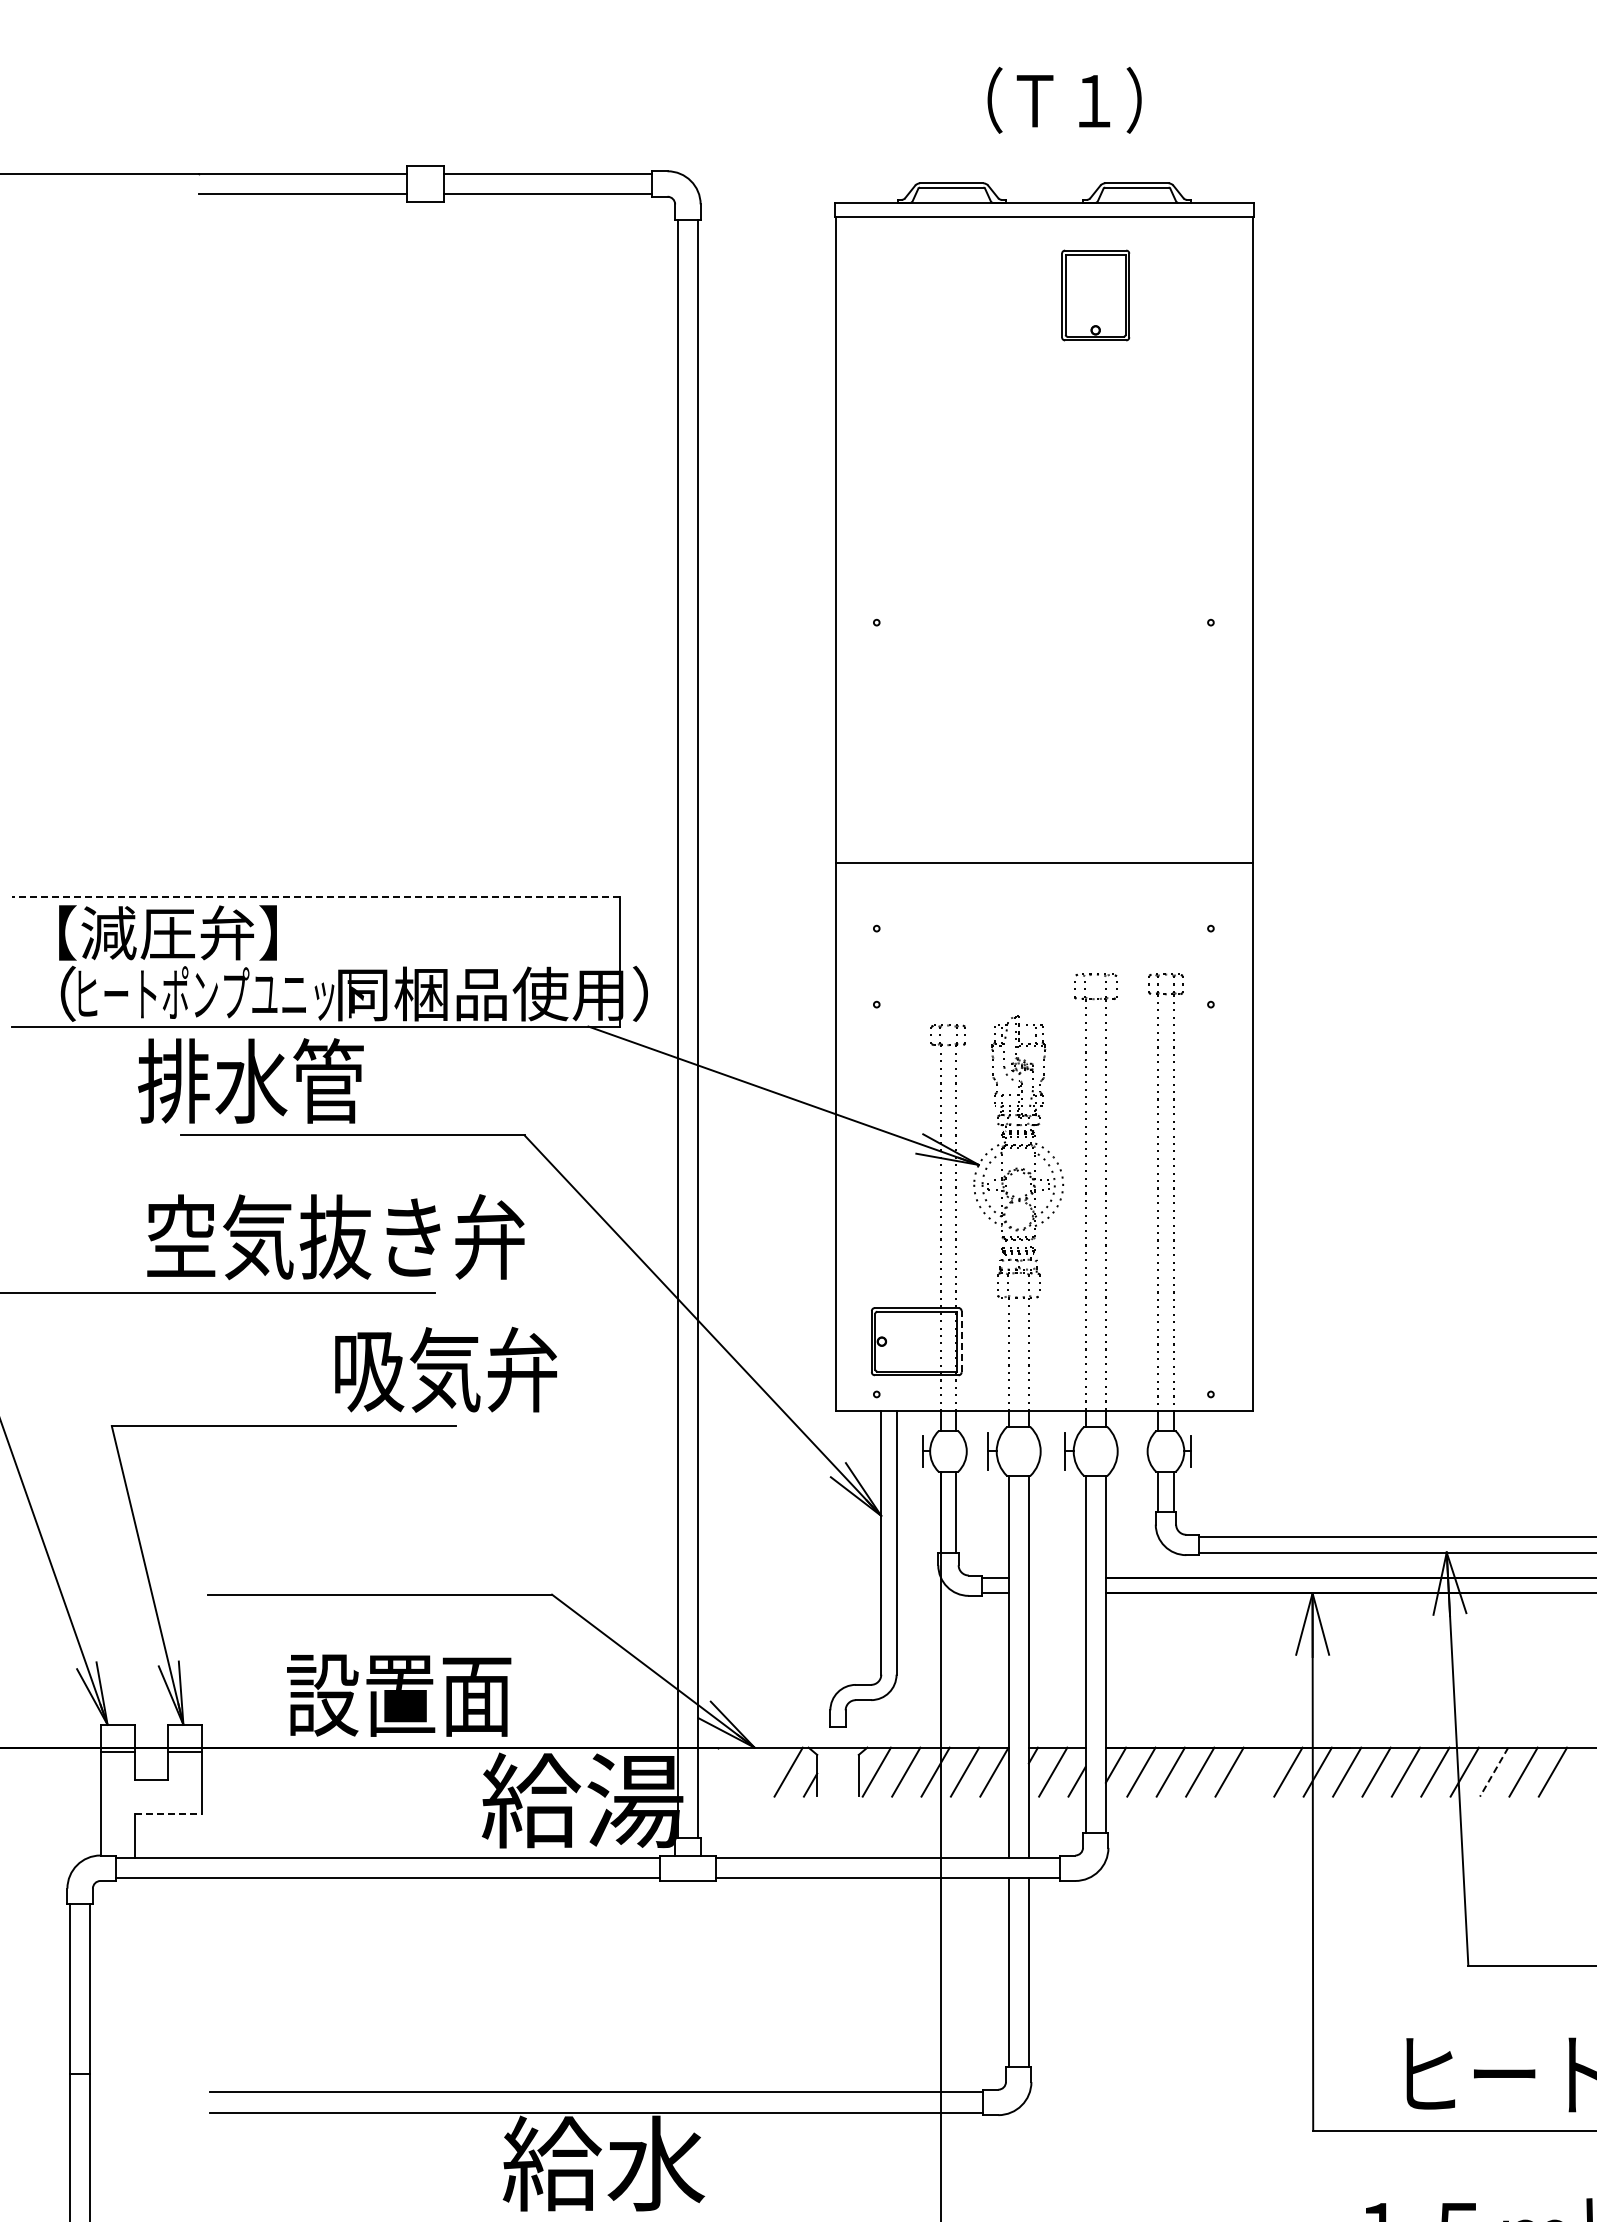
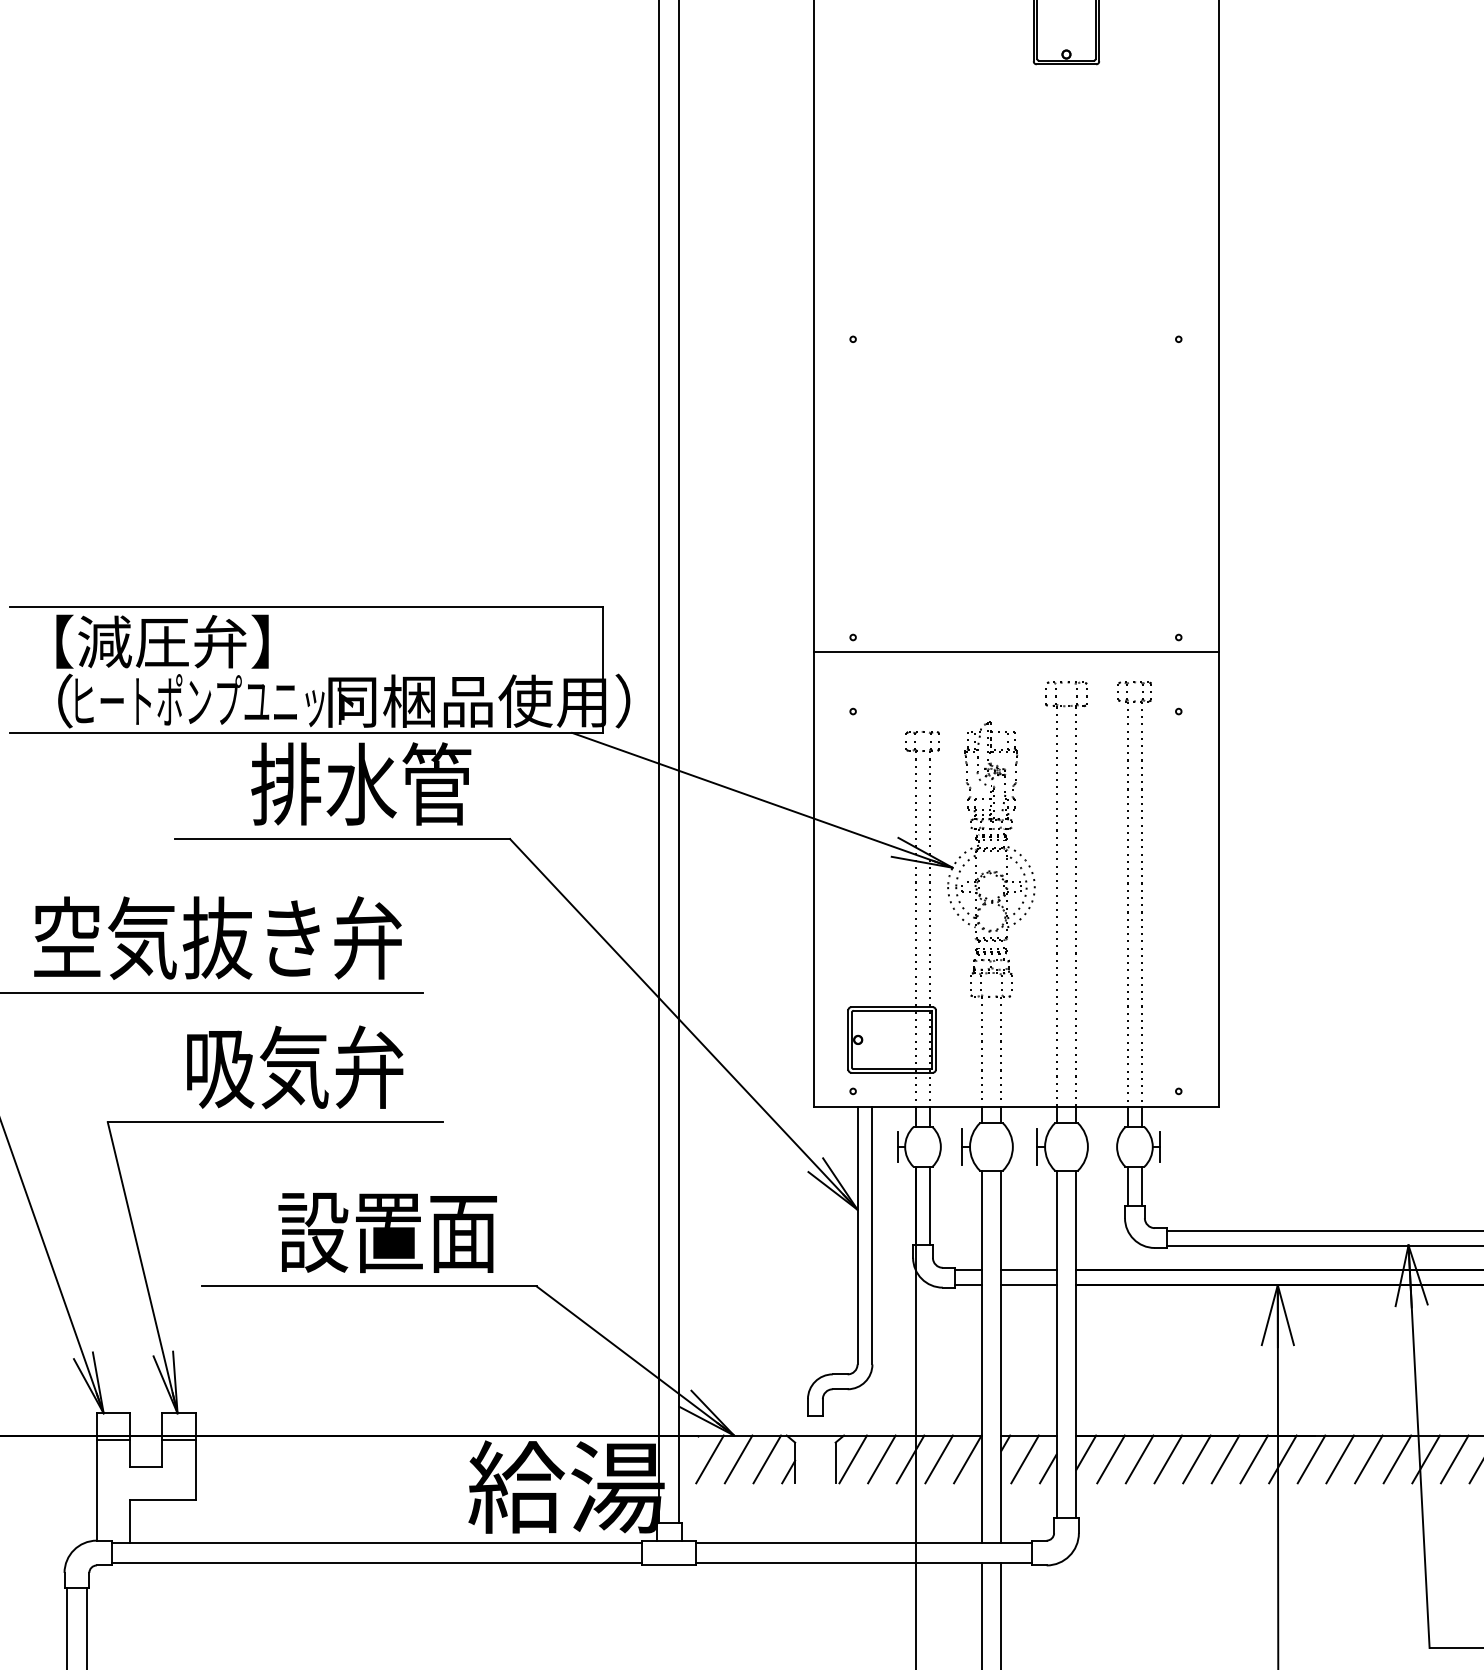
line: (1044, 863) -> (1016, 652), moved
line: (315, 896) -> (306, 606), dashed -> solid
text: (250, 1080) -> (360, 783), moved
text: (335, 1237) -> (217, 938), moved
line: (961, 1341) -> (935, 1039), dashed -> solid
text: (445, 1369) -> (294, 1067), moved
line: (1056, 1578) -> (1028, 1270), added
line: (1056, 1593) -> (1028, 1285), added
text: (399, 1695) -> (388, 1232), moved
line: (729, 1771) -> (709, 1458), added
line: (759, 1771) -> (738, 1458), added
line: (1258, 1771) -> (1225, 1458), added
line: (1493, 1772) -> (1454, 1459), dashed -> solid
line: (168, 1814) -> (163, 1500), dashed -> solid

